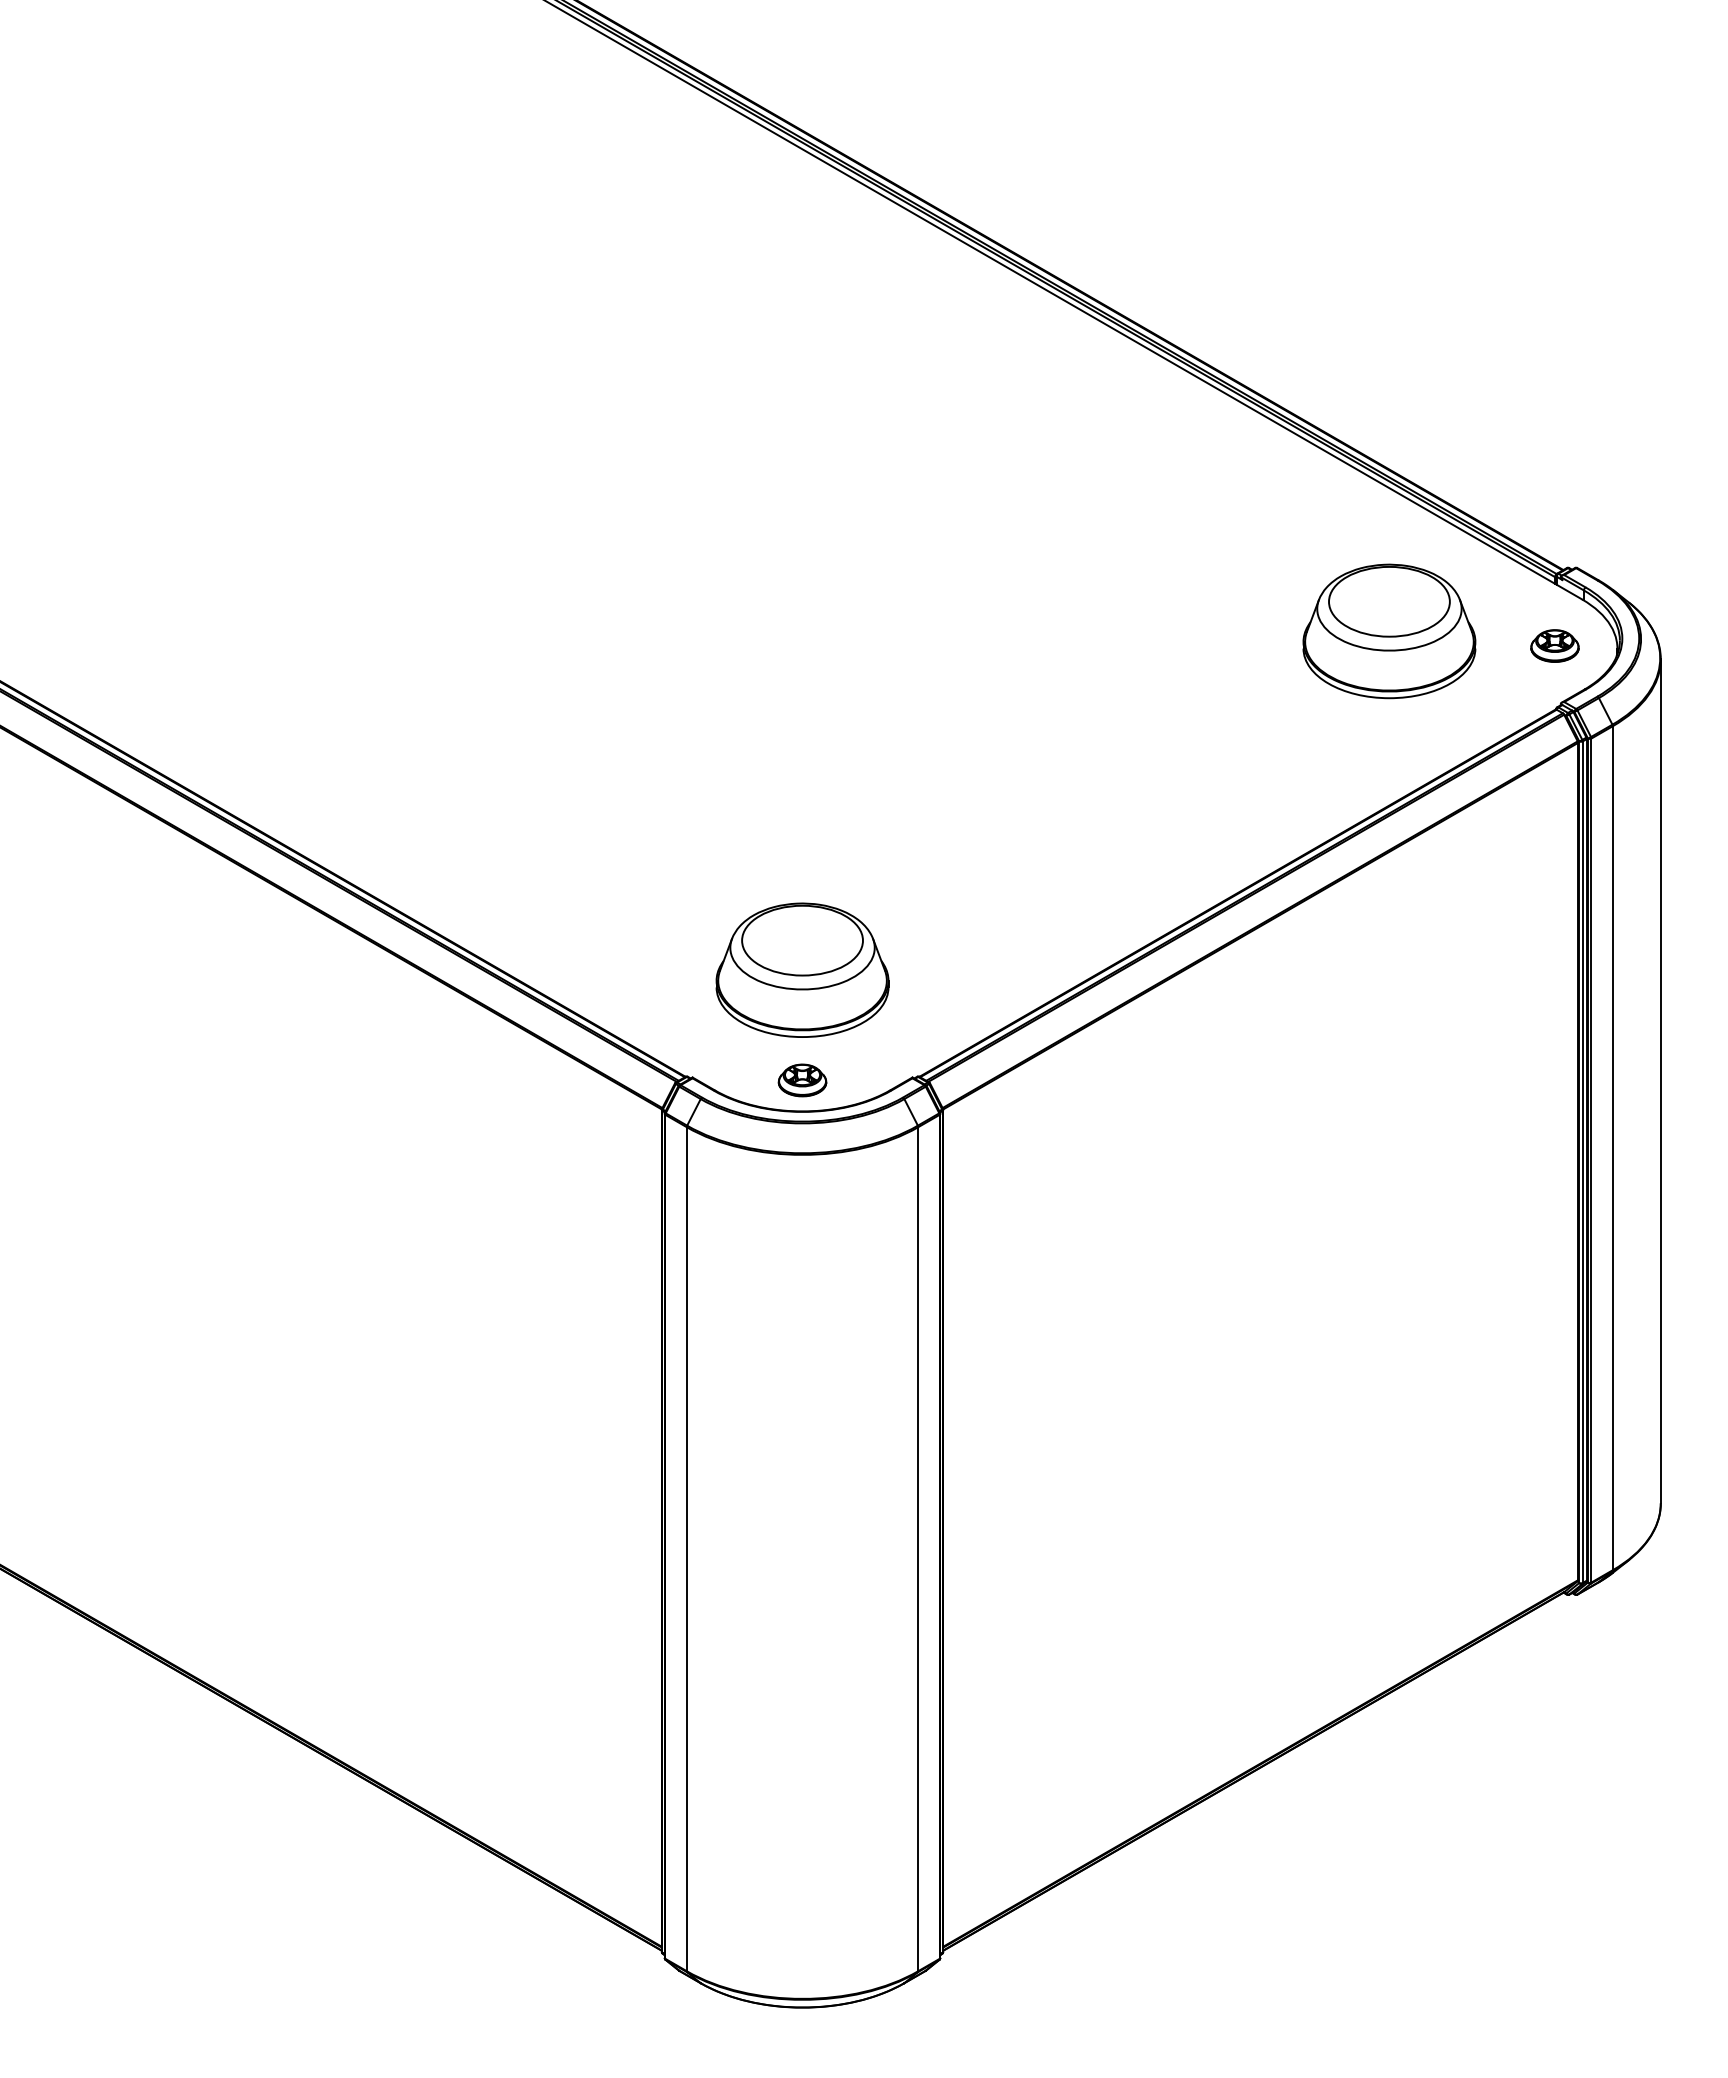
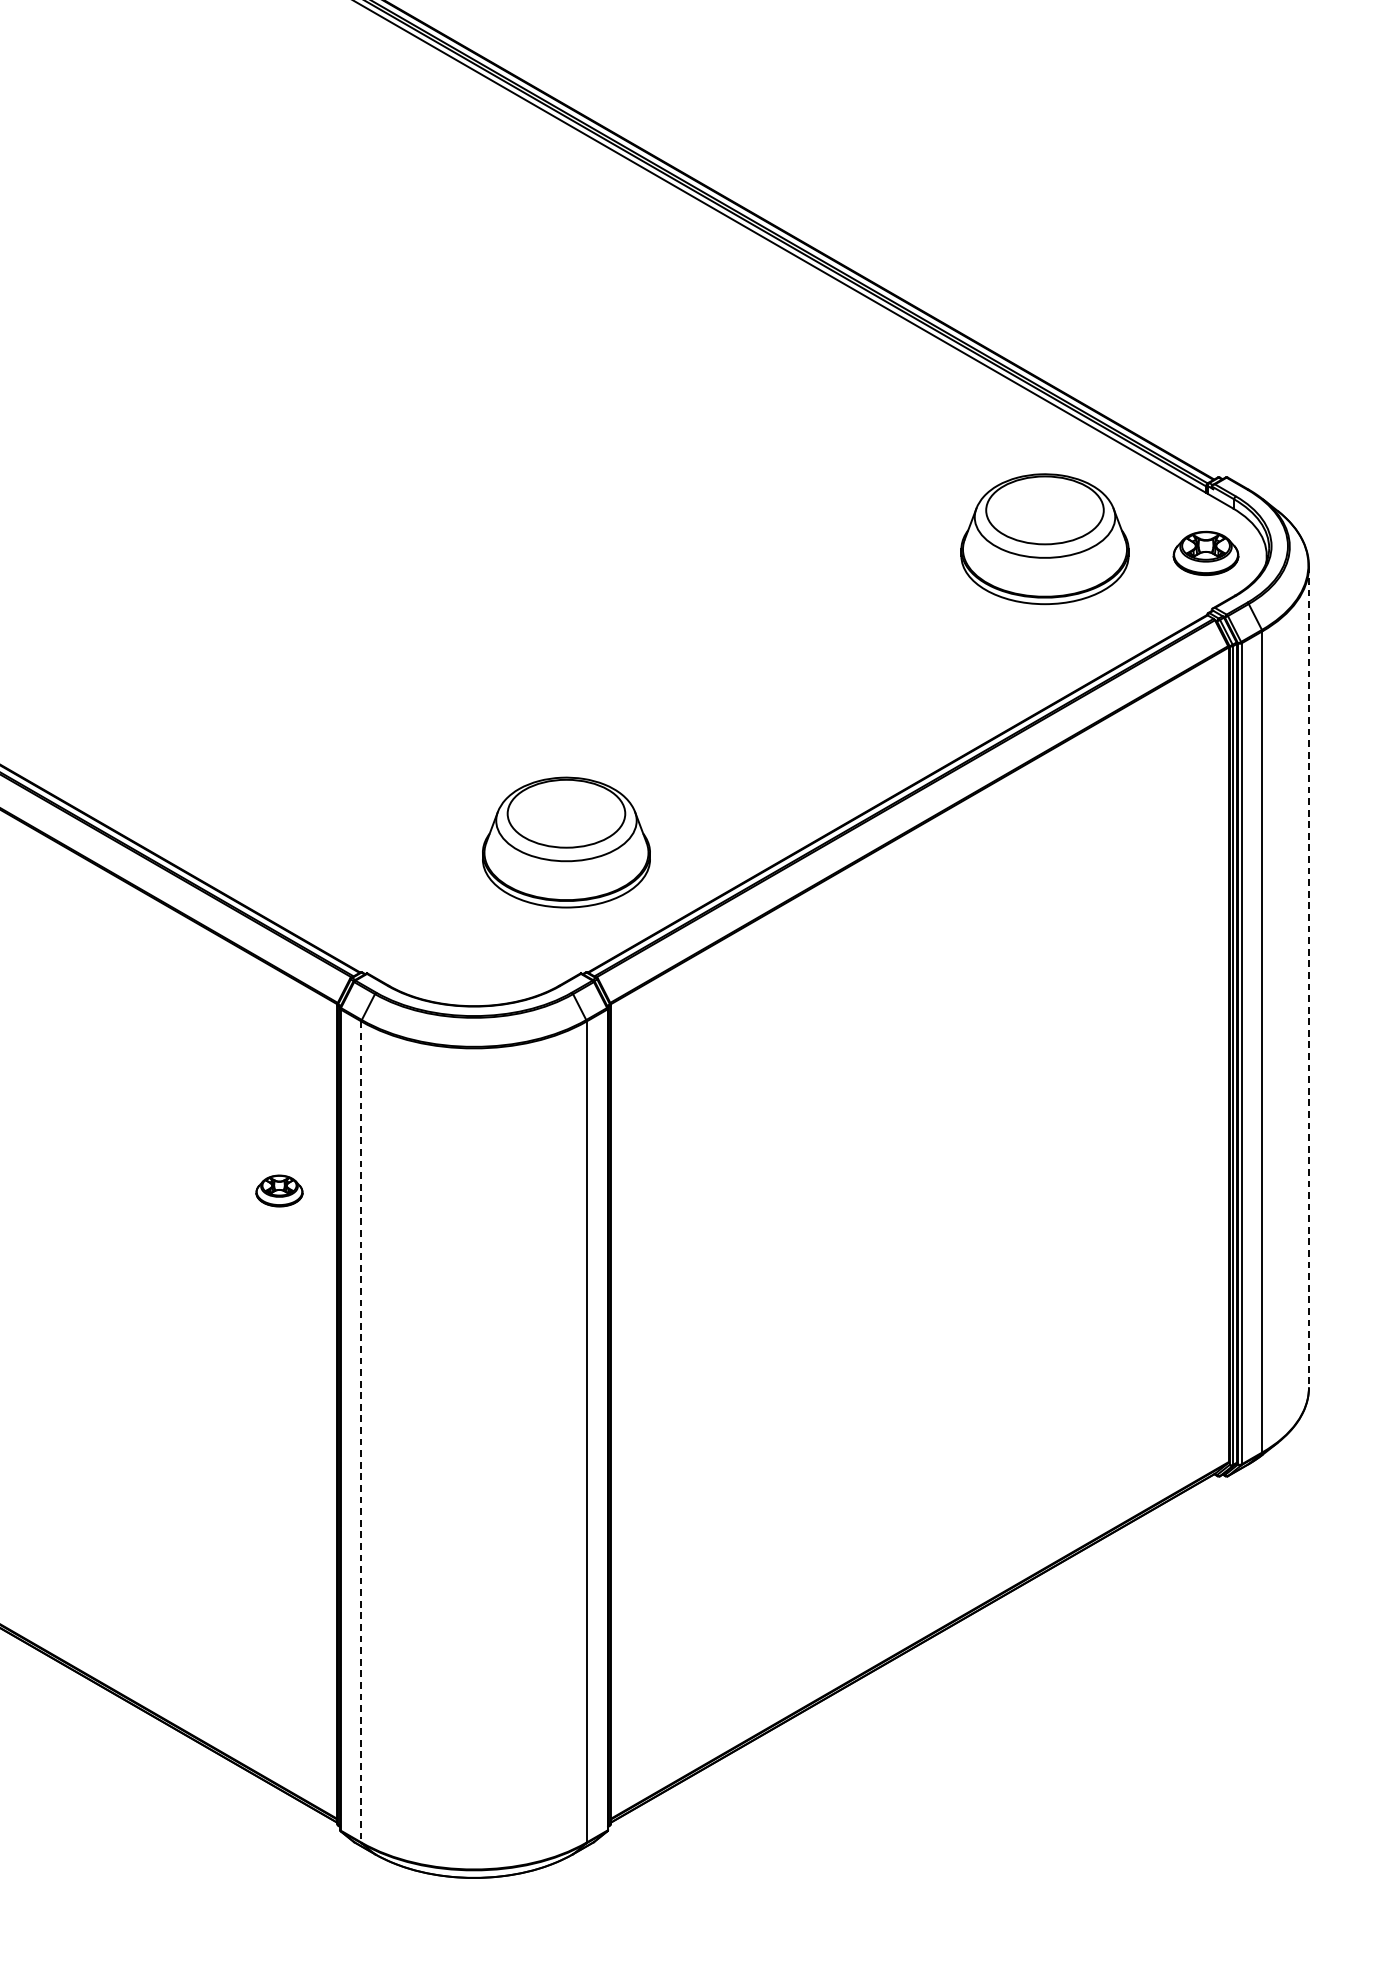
part: (1554, 645) -> (1205, 552), size x1.4
part: (802, 969) -> (566, 841), moved
part: (802, 1080) -> (279, 1191), moved
line: (1660, 1081) -> (1308, 977), solid -> dashed
line: (686, 1549) -> (361, 1432), solid -> dashed

